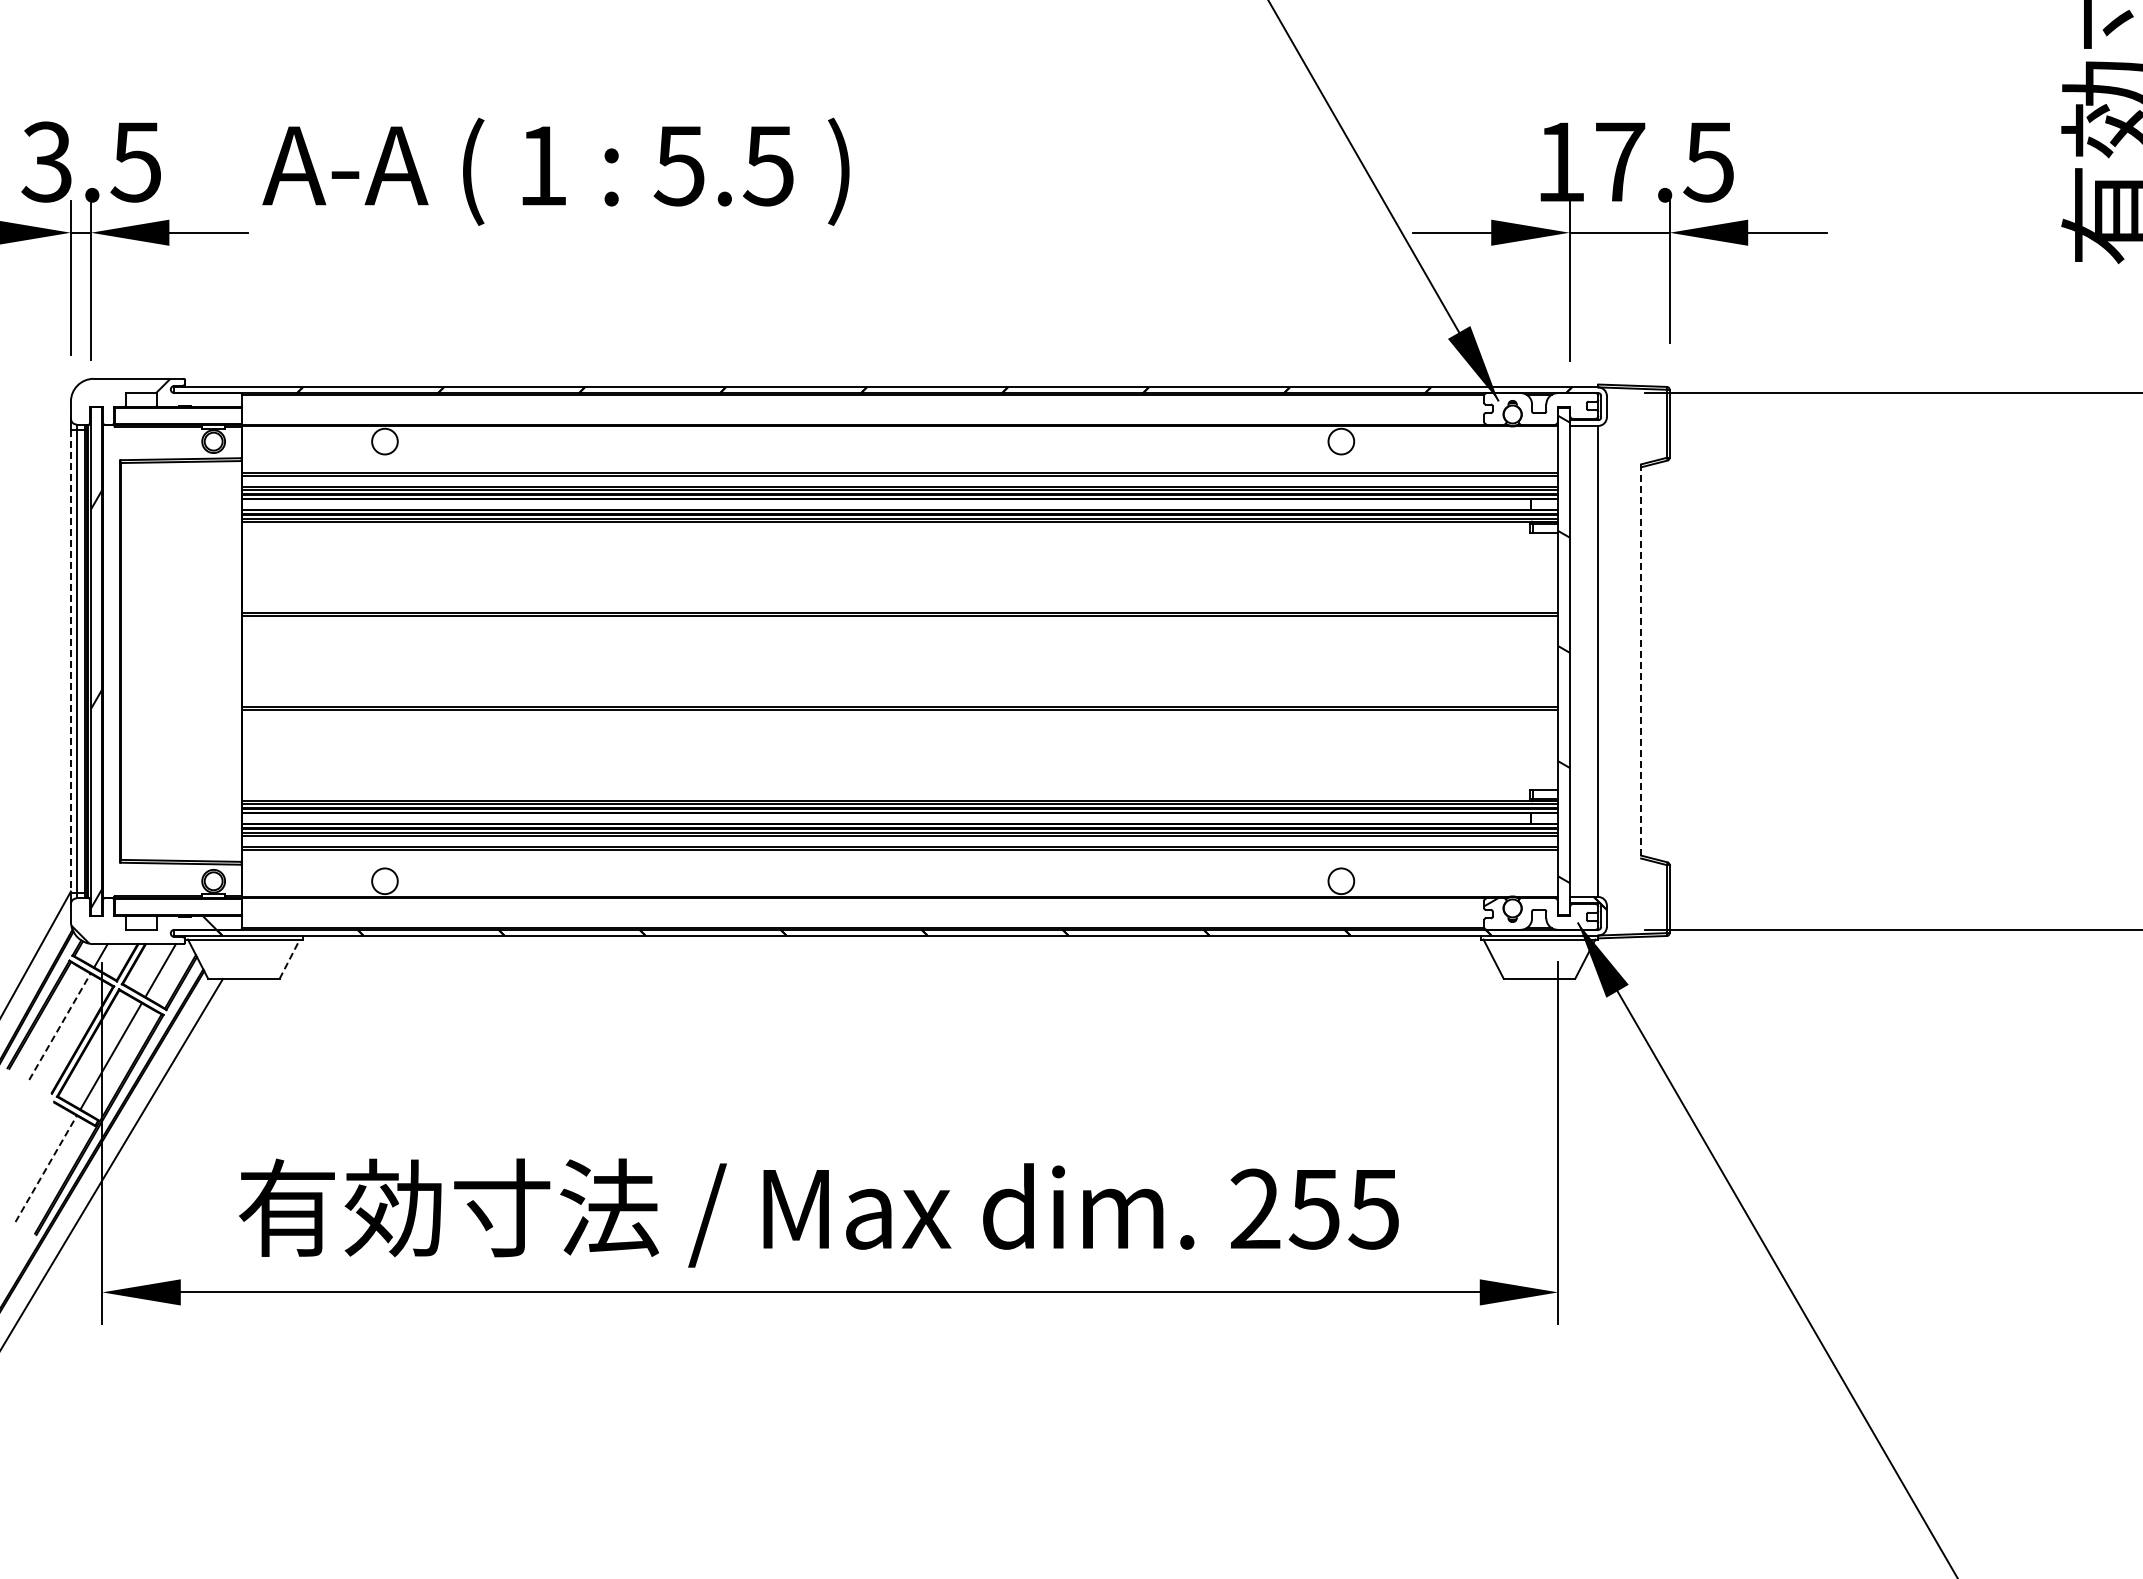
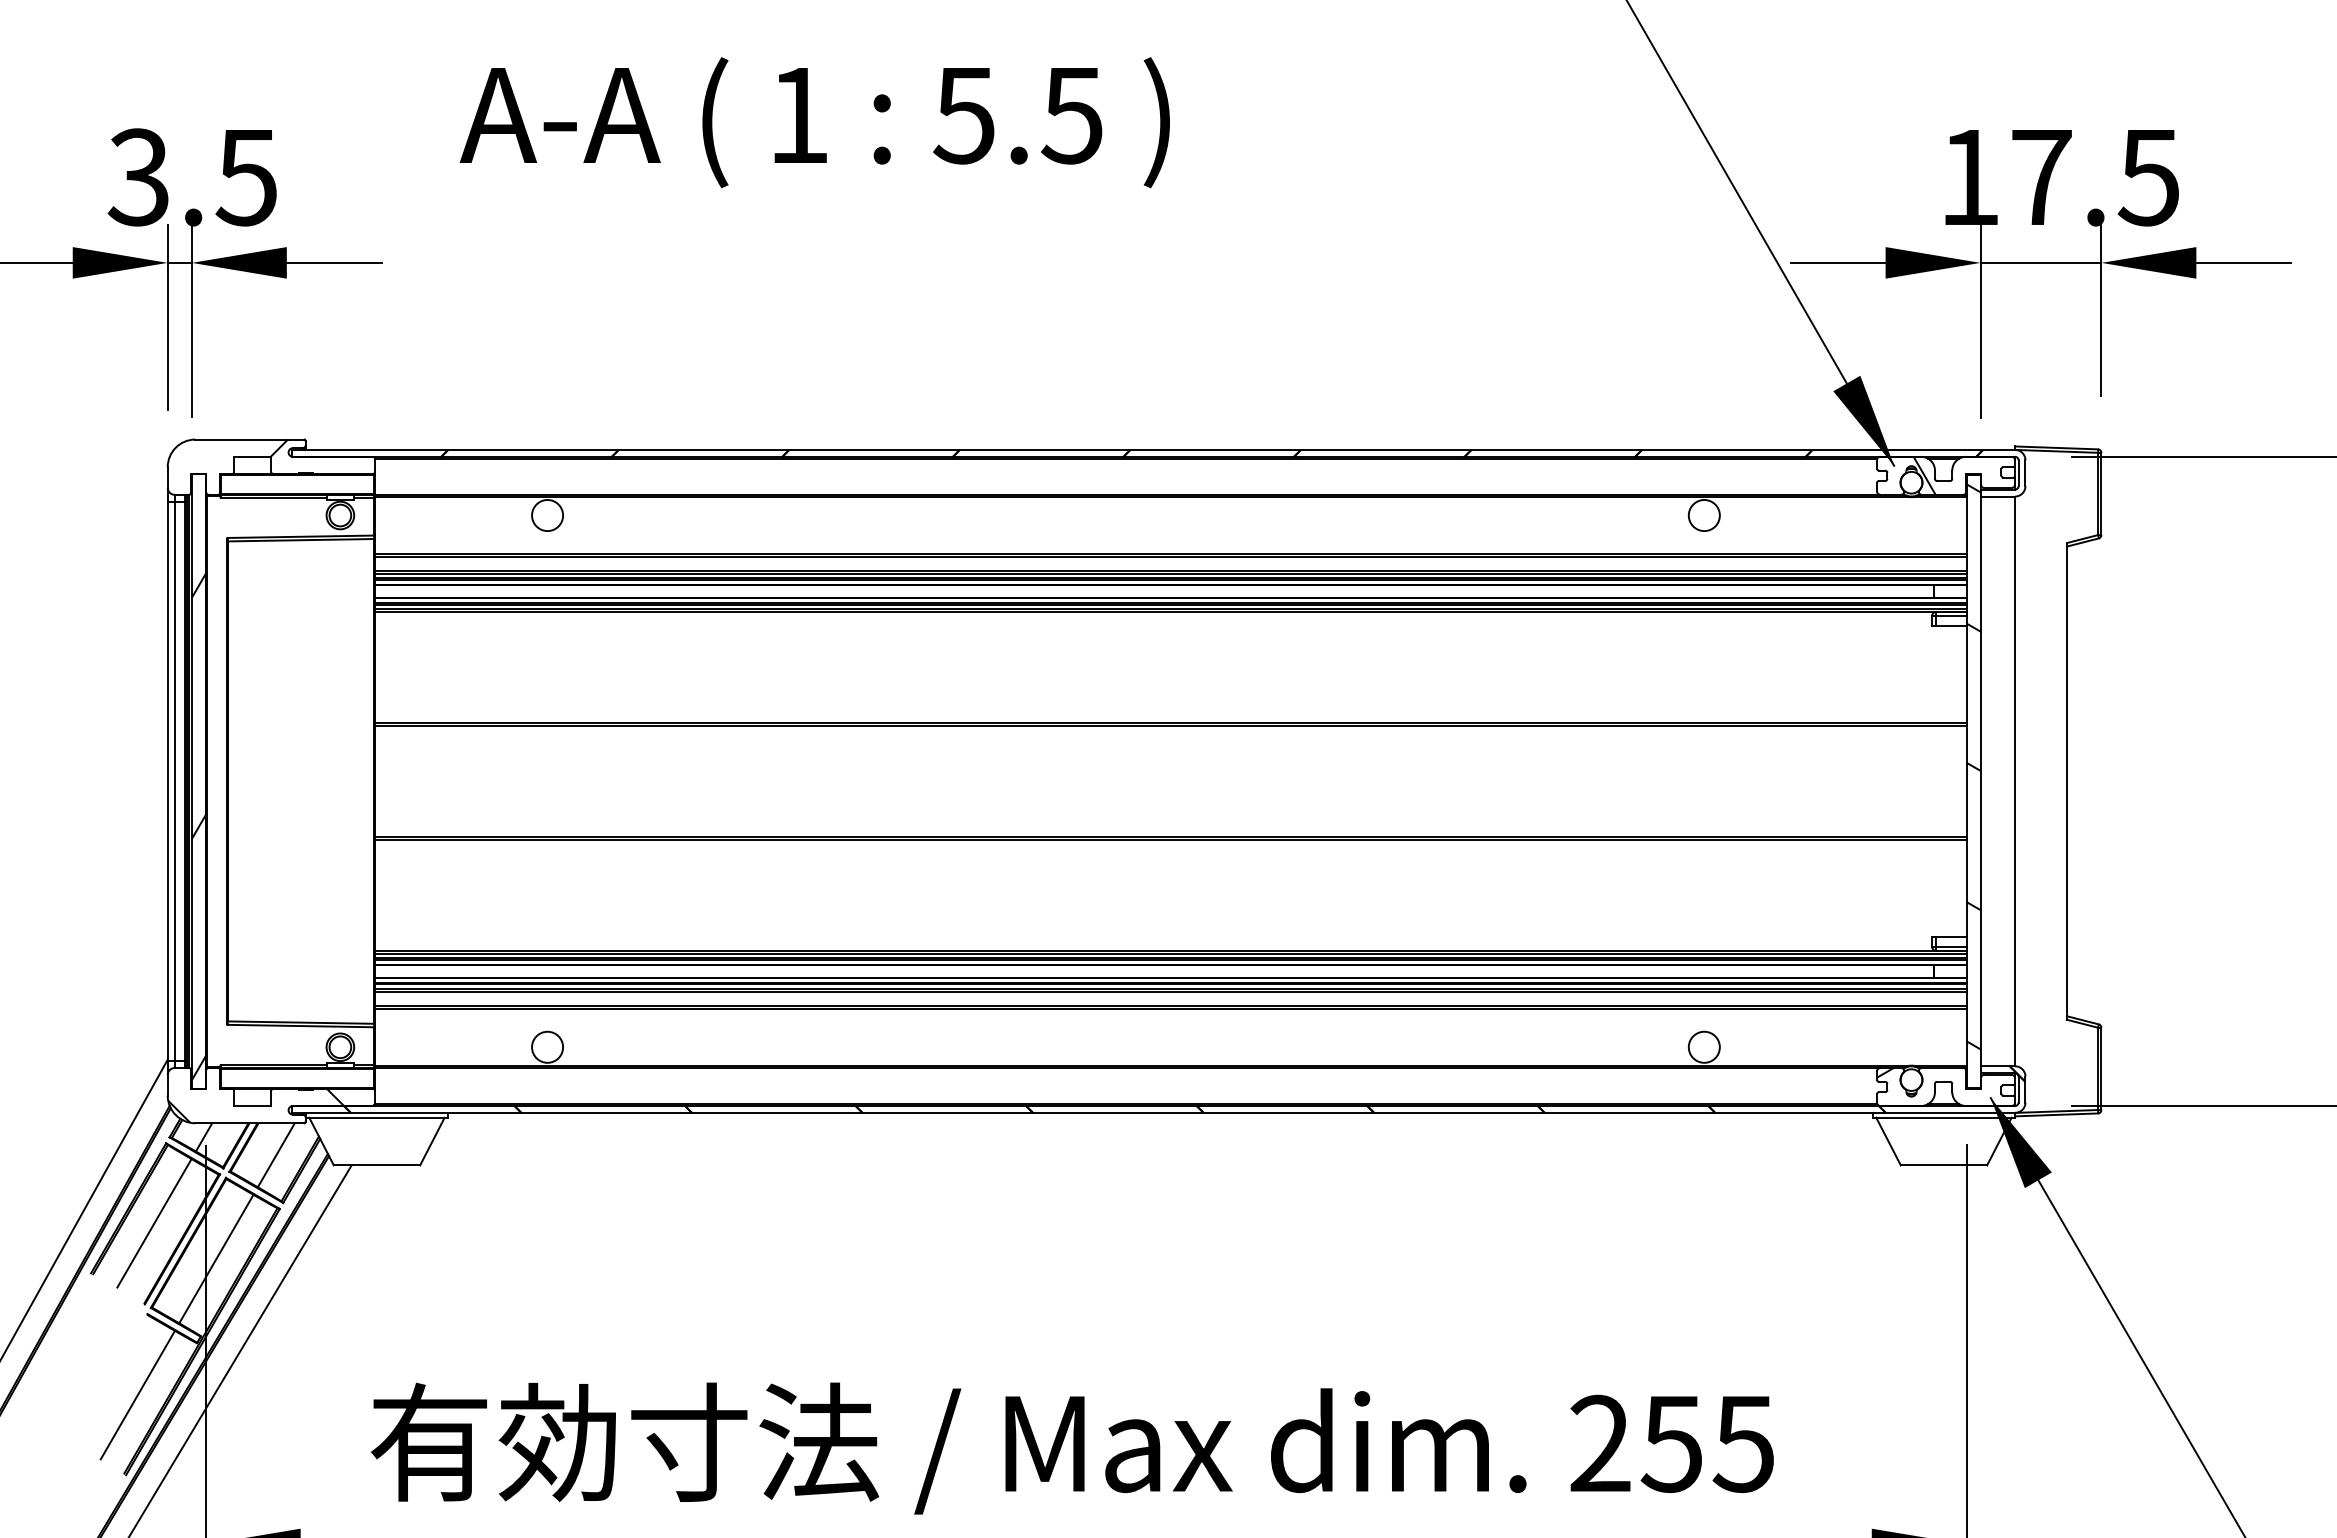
text: (555, 171) -> (814, 122), moved
hatch: (1523, 408) -> (1924, 475), added
line: (70, 661) -> (167, 781), dashed -> solid
line: (1641, 661) -> (2067, 781), dashed -> solid
line: (289, 958) -> (432, 1140), dashed -> solid
line: (60, 1026) -> (155, 1222), dashed -> solid
line: (46, 1168) -> (138, 1394), dashed -> solid

